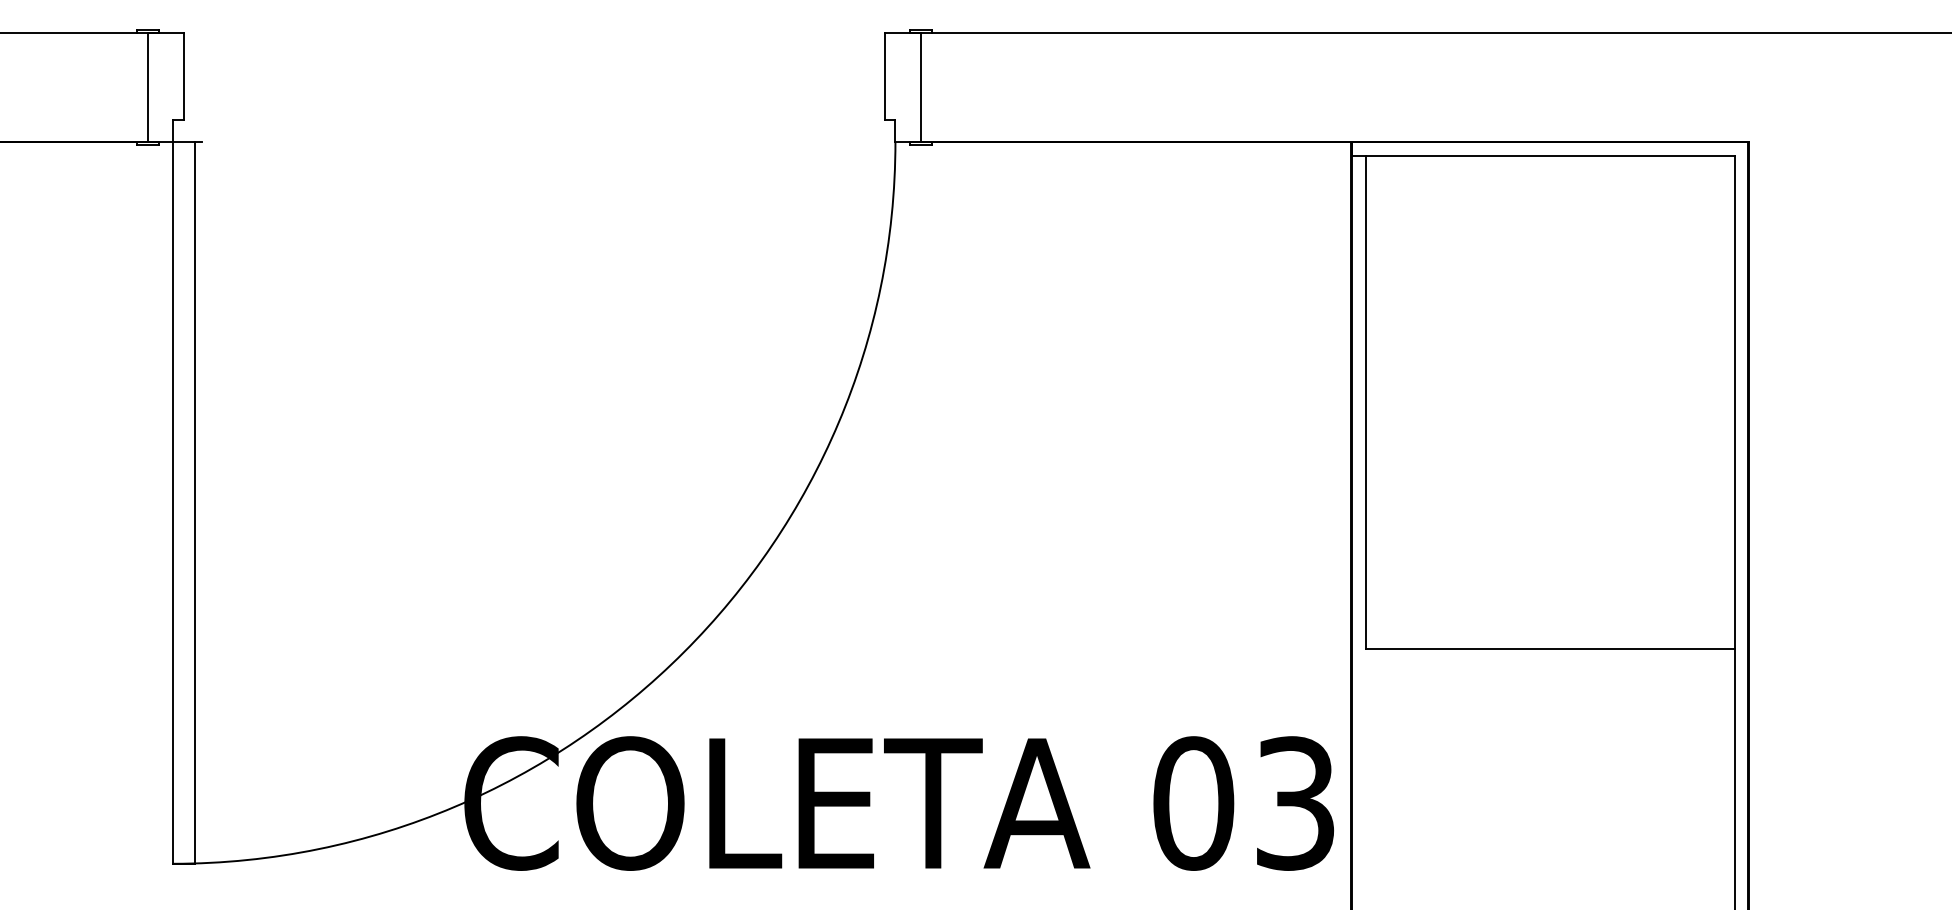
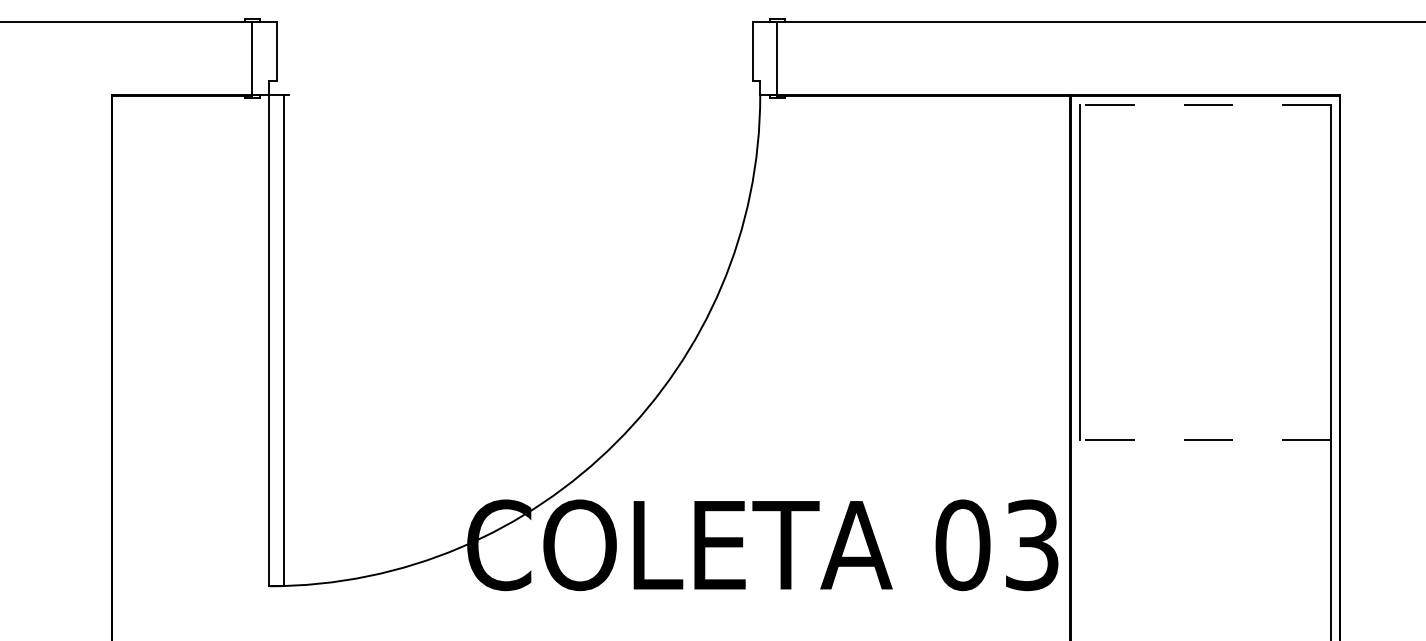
line: (1543, 156) -> (1200, 105), solid -> dashed
line: (1548, 647) -> (1204, 439), solid -> dashed

